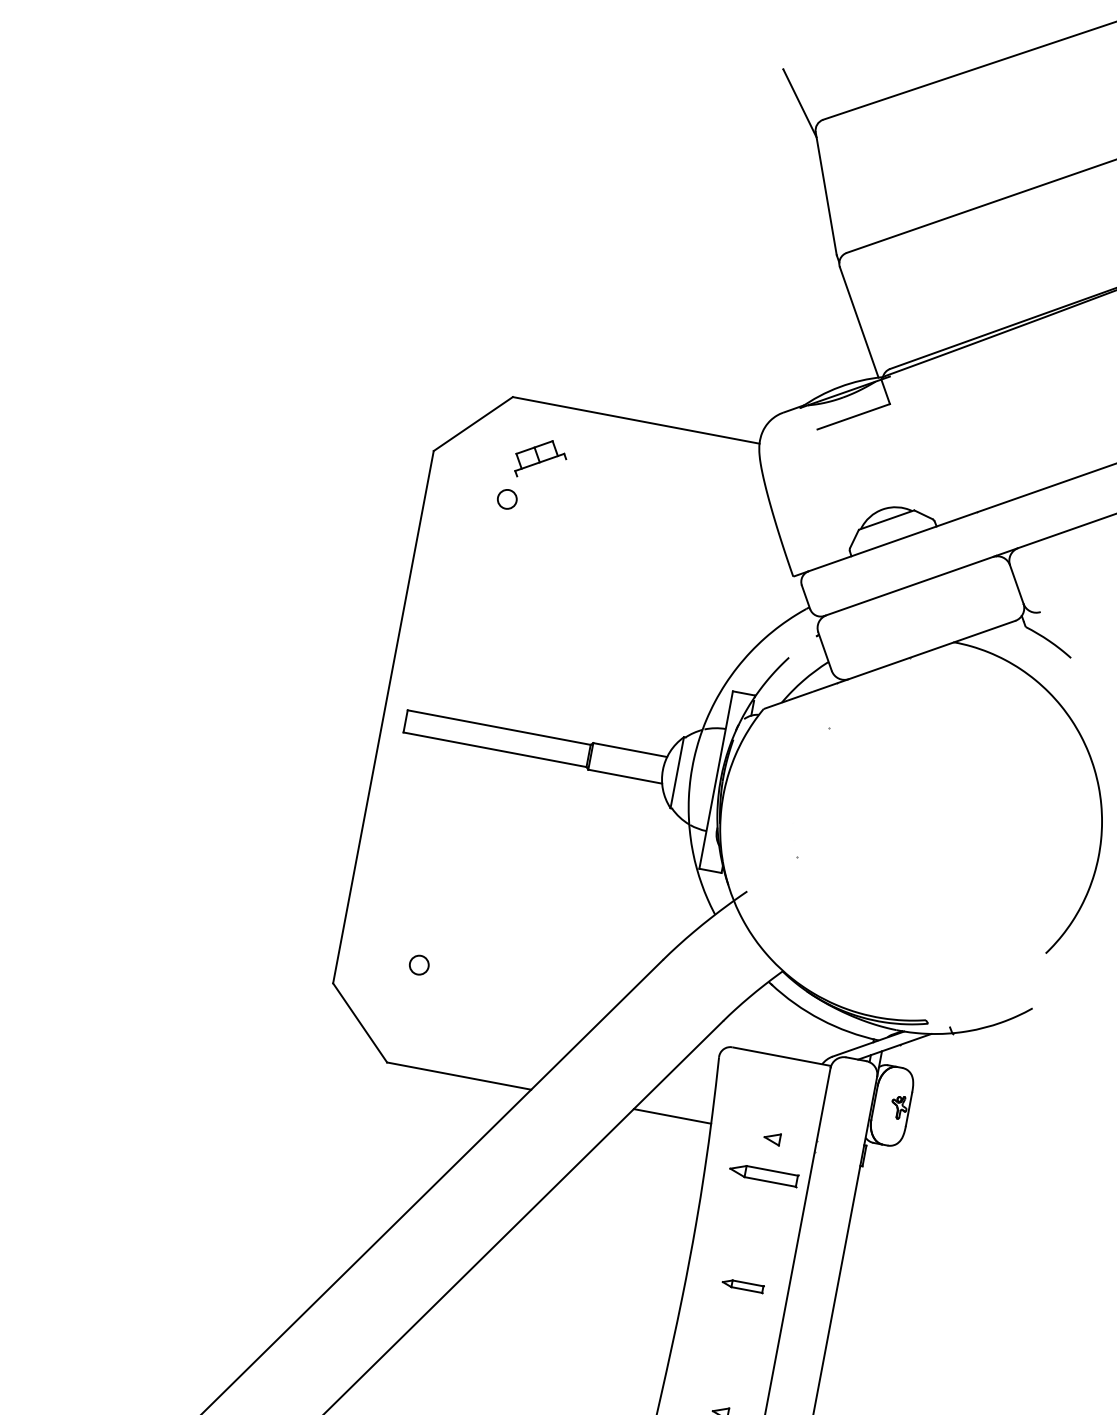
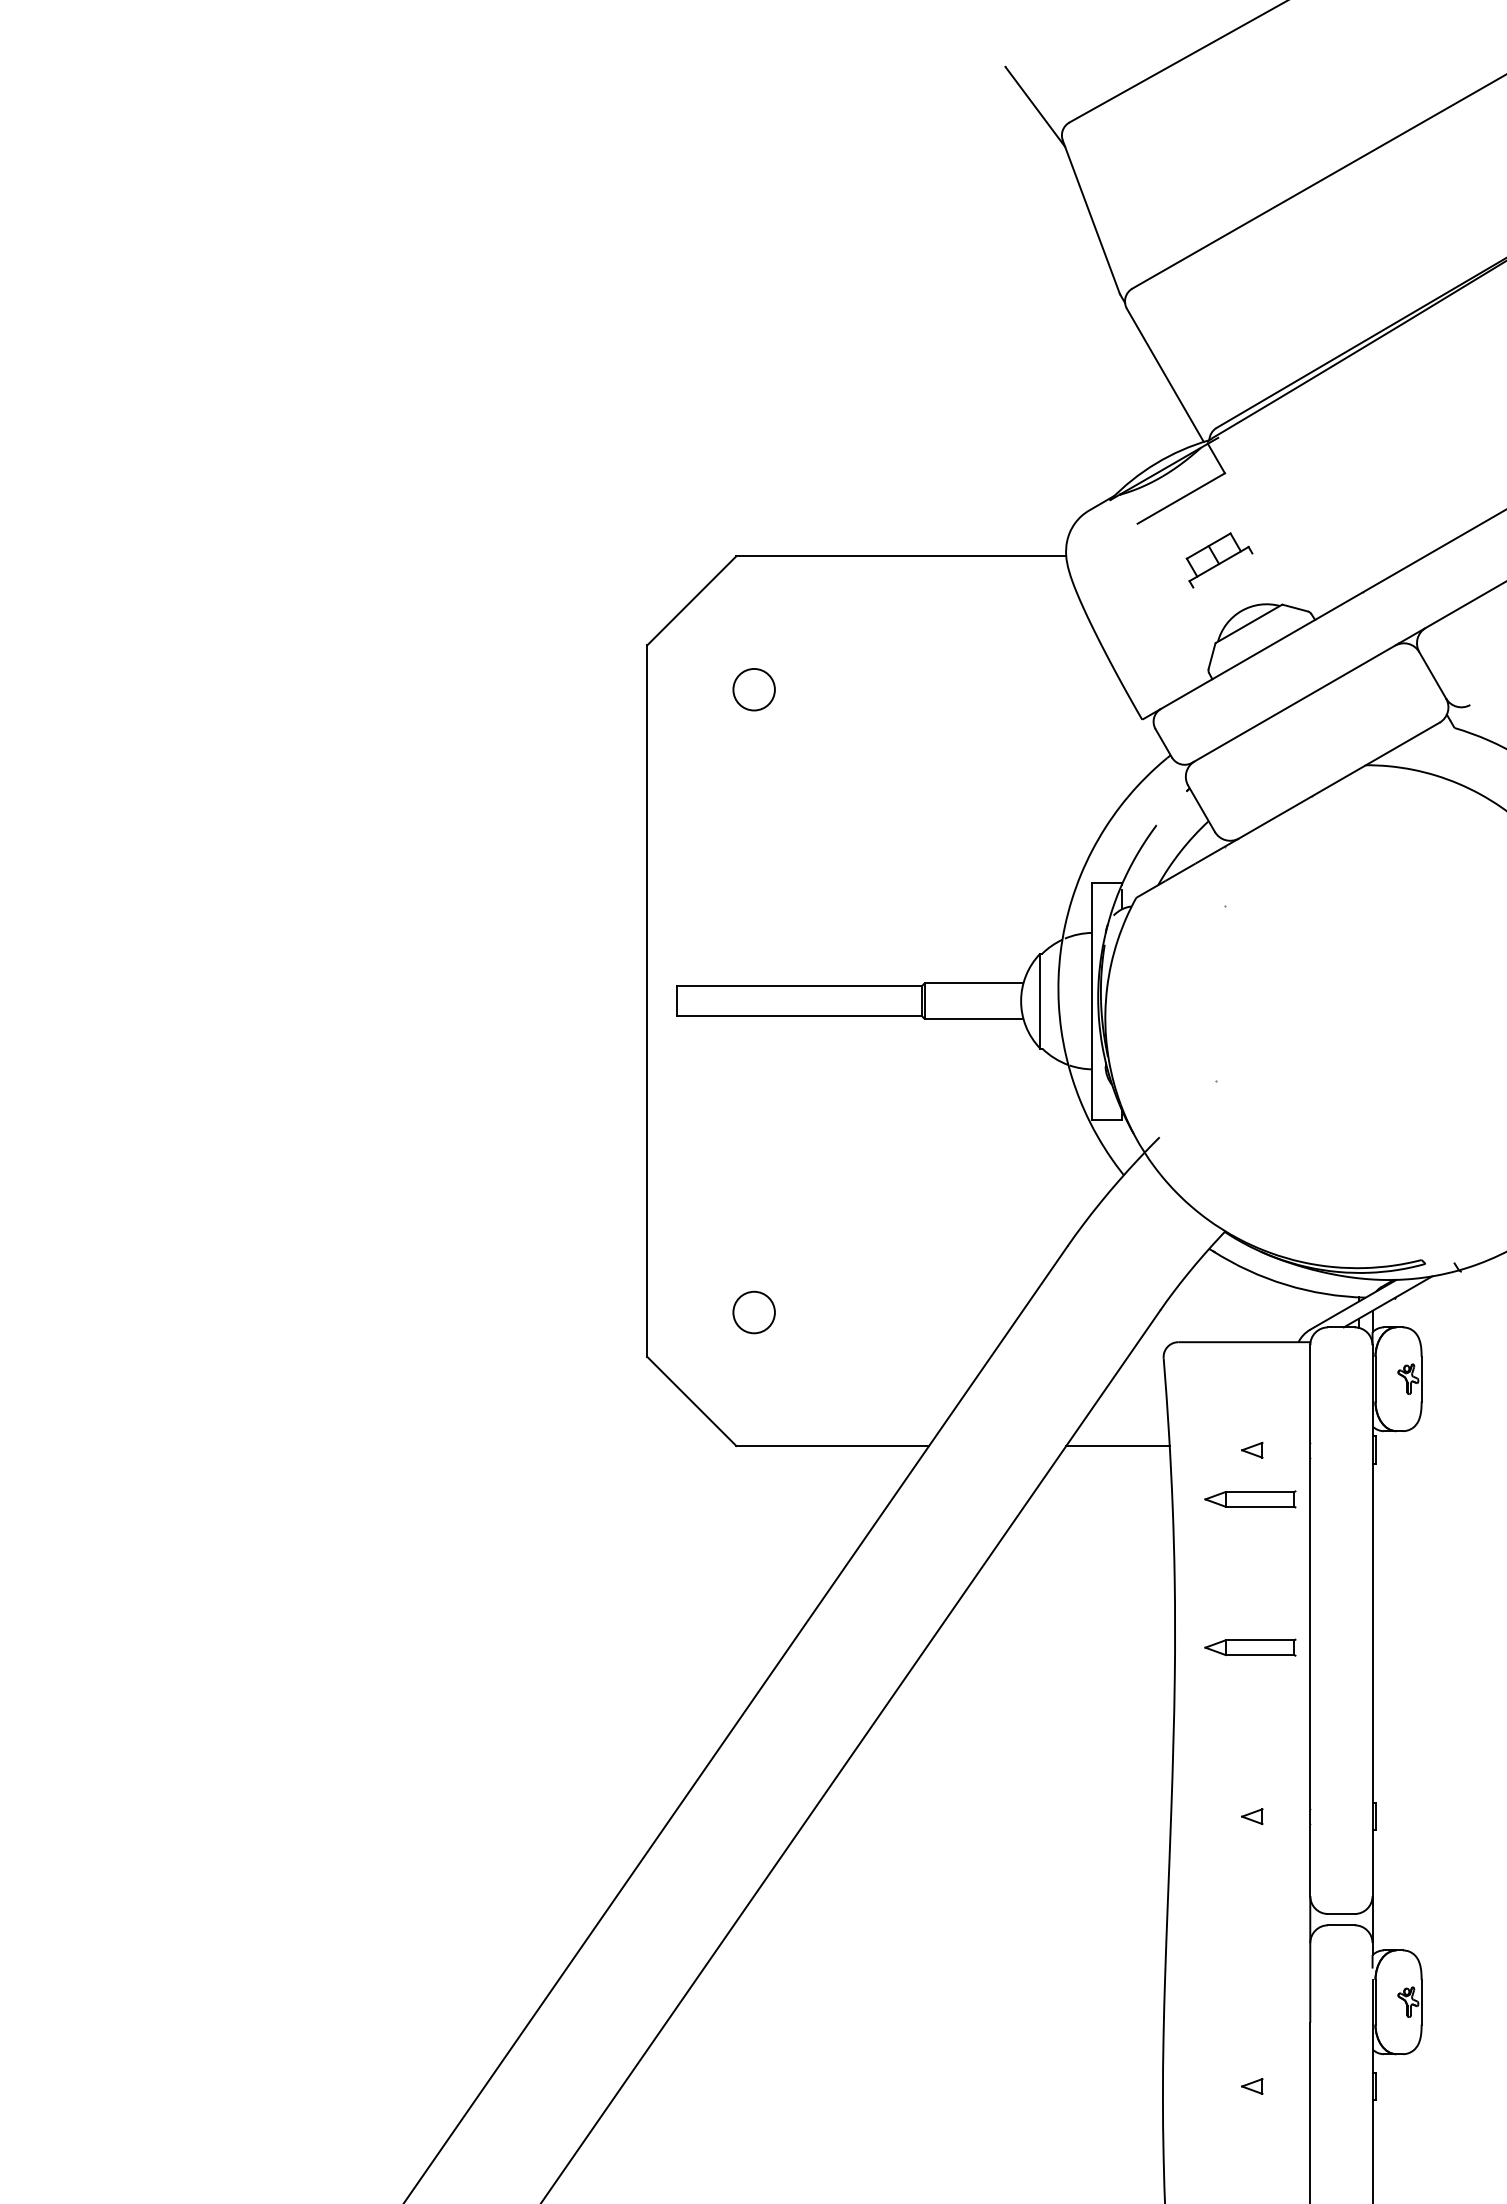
part: (540, 459) -> (1219, 560), moved
circle: (506, 499) -> (753, 689), size x1.67
circle: (418, 965) -> (753, 1312), size x1.67
part: (743, 1285) -> (1250, 1647), size x1.67

